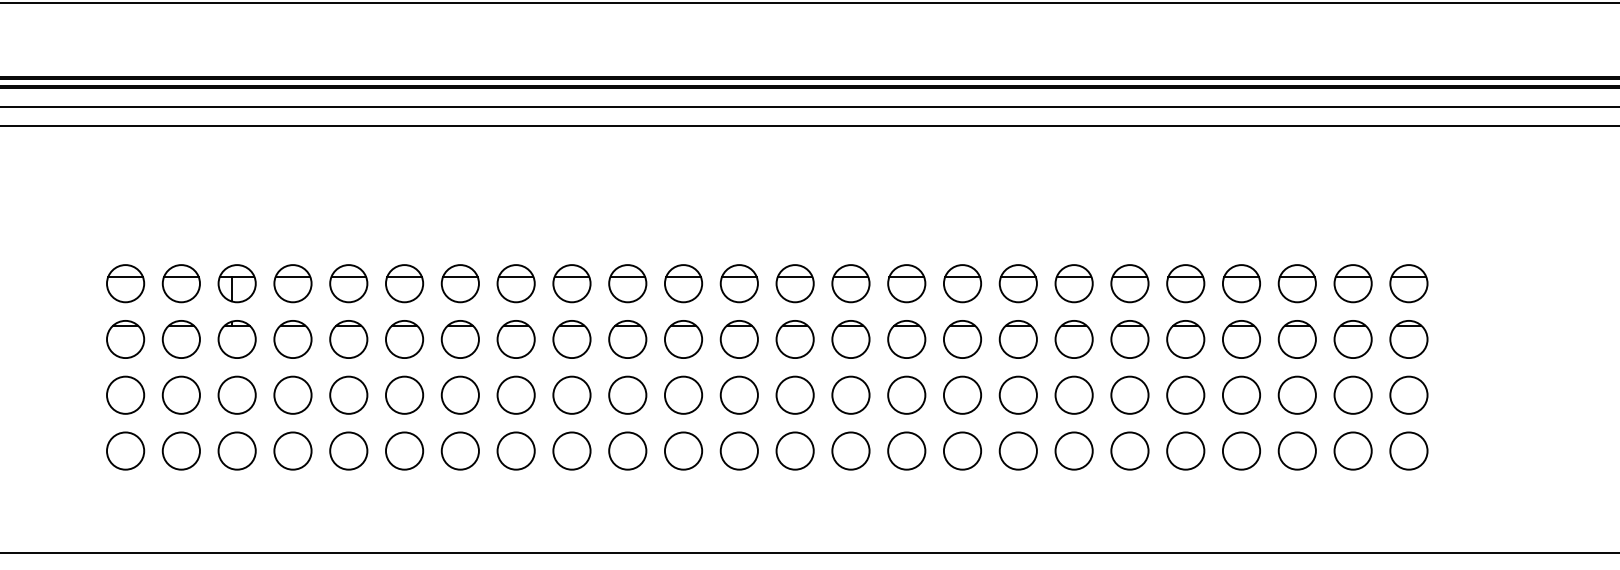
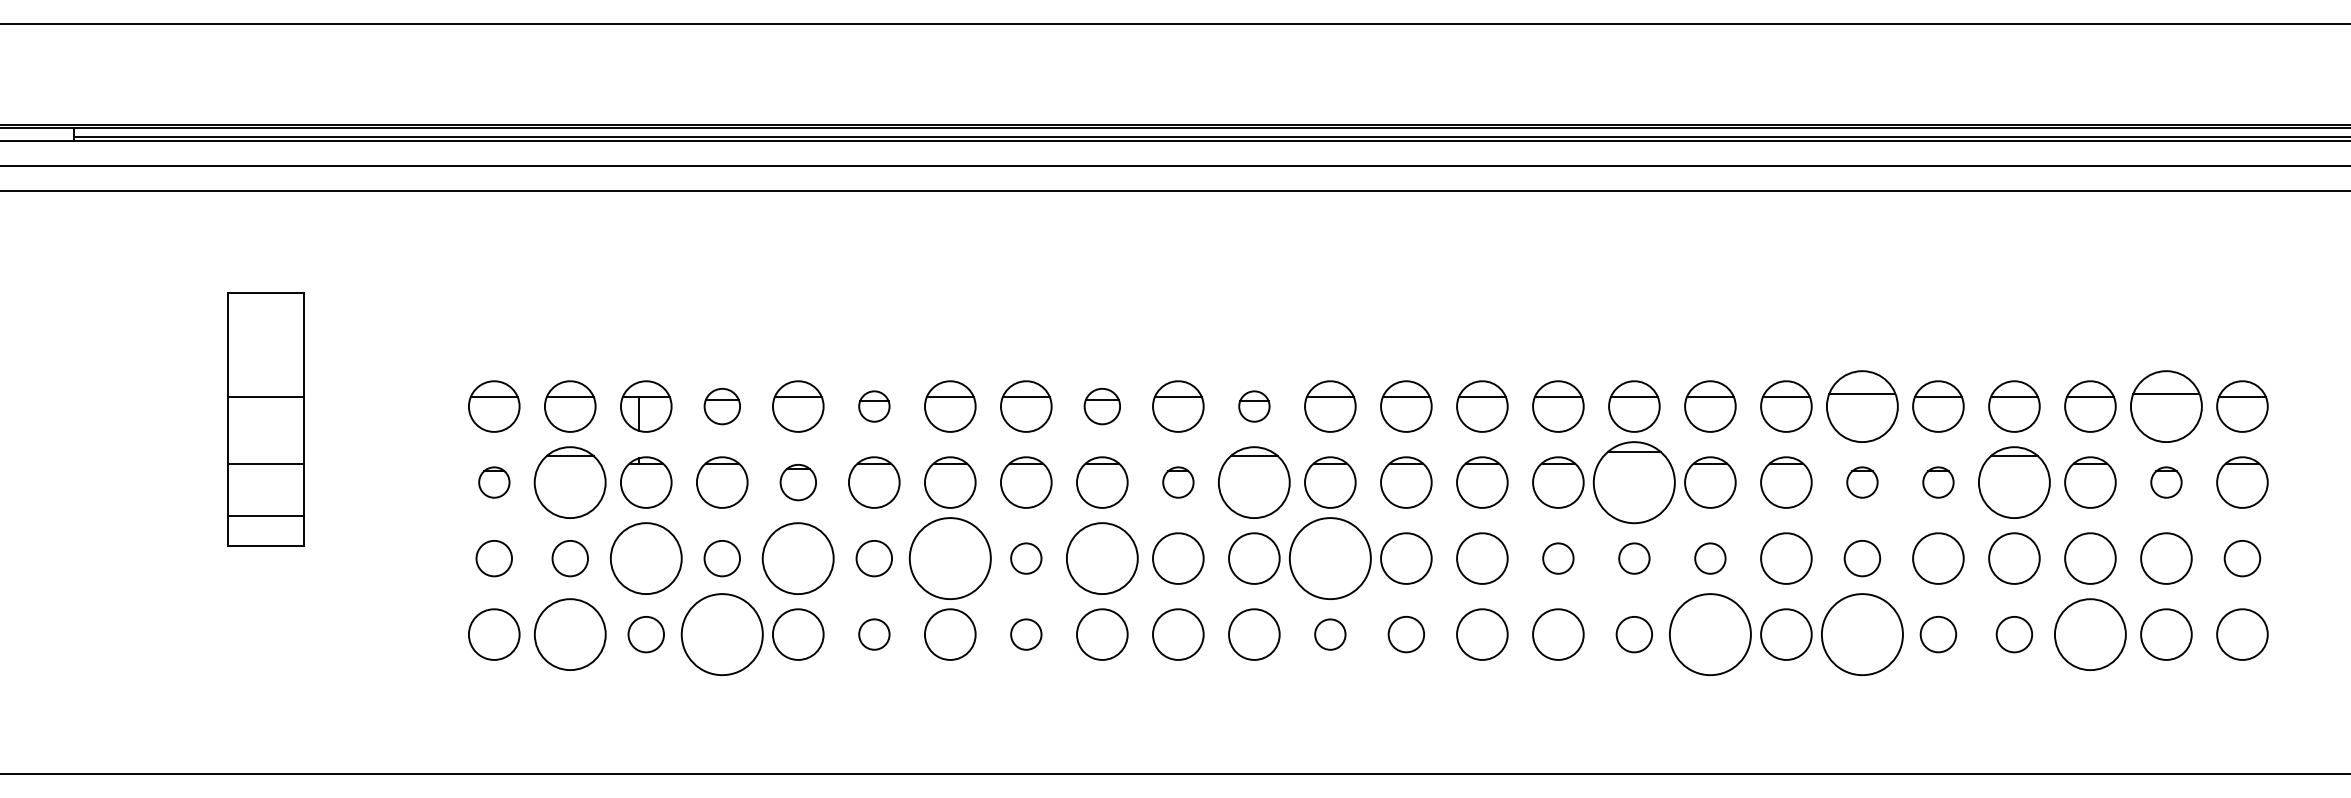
part: (293, 283) -> (722, 406), size x0.7
part: (404, 283) -> (874, 406), size x0.6
part: (572, 283) -> (1102, 406), size x0.7
part: (683, 283) -> (1254, 406), size x0.6
part: (1130, 283) -> (1862, 406), size x1.4
part: (1353, 283) -> (2166, 406), size x1.4
part: (125, 339) -> (494, 482), size x0.6
part: (181, 339) -> (570, 482), size x1.4
part: (348, 339) -> (798, 482), size x0.7
part: (627, 339) -> (1178, 482), size x0.6
part: (683, 339) -> (1254, 482), size x1.4
part: (962, 339) -> (1634, 482), size x1.6
part: (1130, 339) -> (1862, 482), size x0.6
part: (1185, 339) -> (1938, 482), size x0.6
part: (1241, 339) -> (2014, 482), size x1.4
part: (1353, 339) -> (2166, 482), size x0.6
circle: (125, 395) -> (493, 558), size x0.7
circle: (180, 395) -> (569, 558), size x0.7
circle: (236, 395) -> (645, 558), size x1.4
circle: (292, 395) -> (721, 558), size x0.7
circle: (348, 395) -> (798, 558), size x1.4
circle: (403, 395) -> (873, 558), size x0.7
circle: (459, 395) -> (949, 558), size x1.6
circle: (516, 395) -> (1026, 558), size x0.6
circle: (572, 395) -> (1102, 558), size x1.4
circle: (739, 395) -> (1330, 558), size x1.6
circle: (906, 395) -> (1558, 558), size x0.6
circle: (962, 395) -> (1634, 558), size x0.6
circle: (1018, 395) -> (1710, 558), size x0.6
circle: (1130, 395) -> (1862, 558), size x0.7
circle: (1408, 395) -> (2242, 558), size x0.7
circle: (180, 450) -> (569, 634), size x1.4
circle: (236, 450) -> (645, 634), size x0.7
circle: (292, 450) -> (721, 634), size x1.6
circle: (404, 450) -> (874, 634), size x0.6
circle: (516, 450) -> (1026, 634), size x0.6
circle: (739, 450) -> (1330, 634), size x0.6
circle: (795, 450) -> (1406, 634), size x0.7
circle: (962, 450) -> (1634, 634), size x0.7
circle: (1018, 450) -> (1710, 634), size x1.6
circle: (1130, 450) -> (1862, 634), size x1.6
circle: (1185, 450) -> (1938, 634), size x0.7
circle: (1241, 450) -> (2014, 634), size x0.7
circle: (1297, 450) -> (2090, 634), size x1.4

